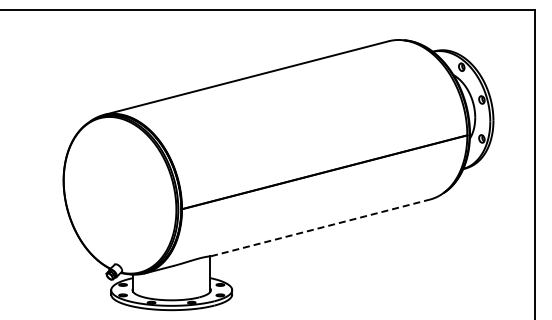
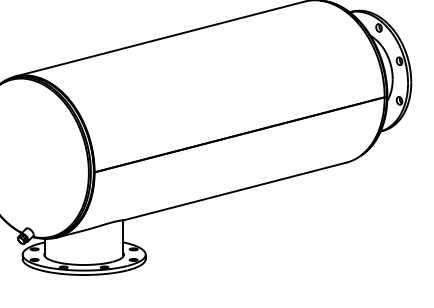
line: (321, 227) -> (236, 190), dashed -> solid

